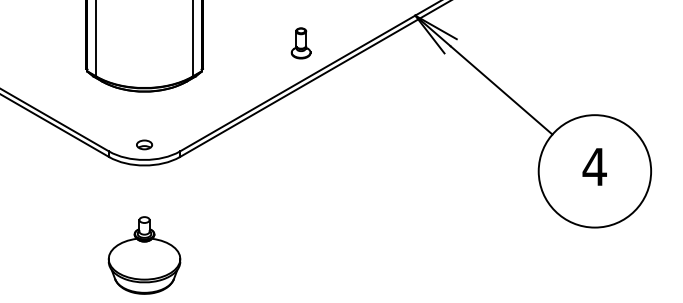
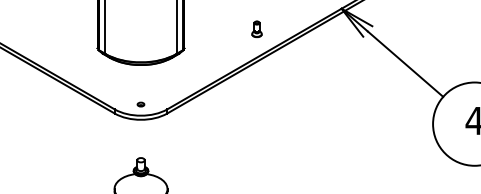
part: (300, 43) -> (256, 29), size x0.7
part: (144, 144) -> (140, 104), size x0.6

